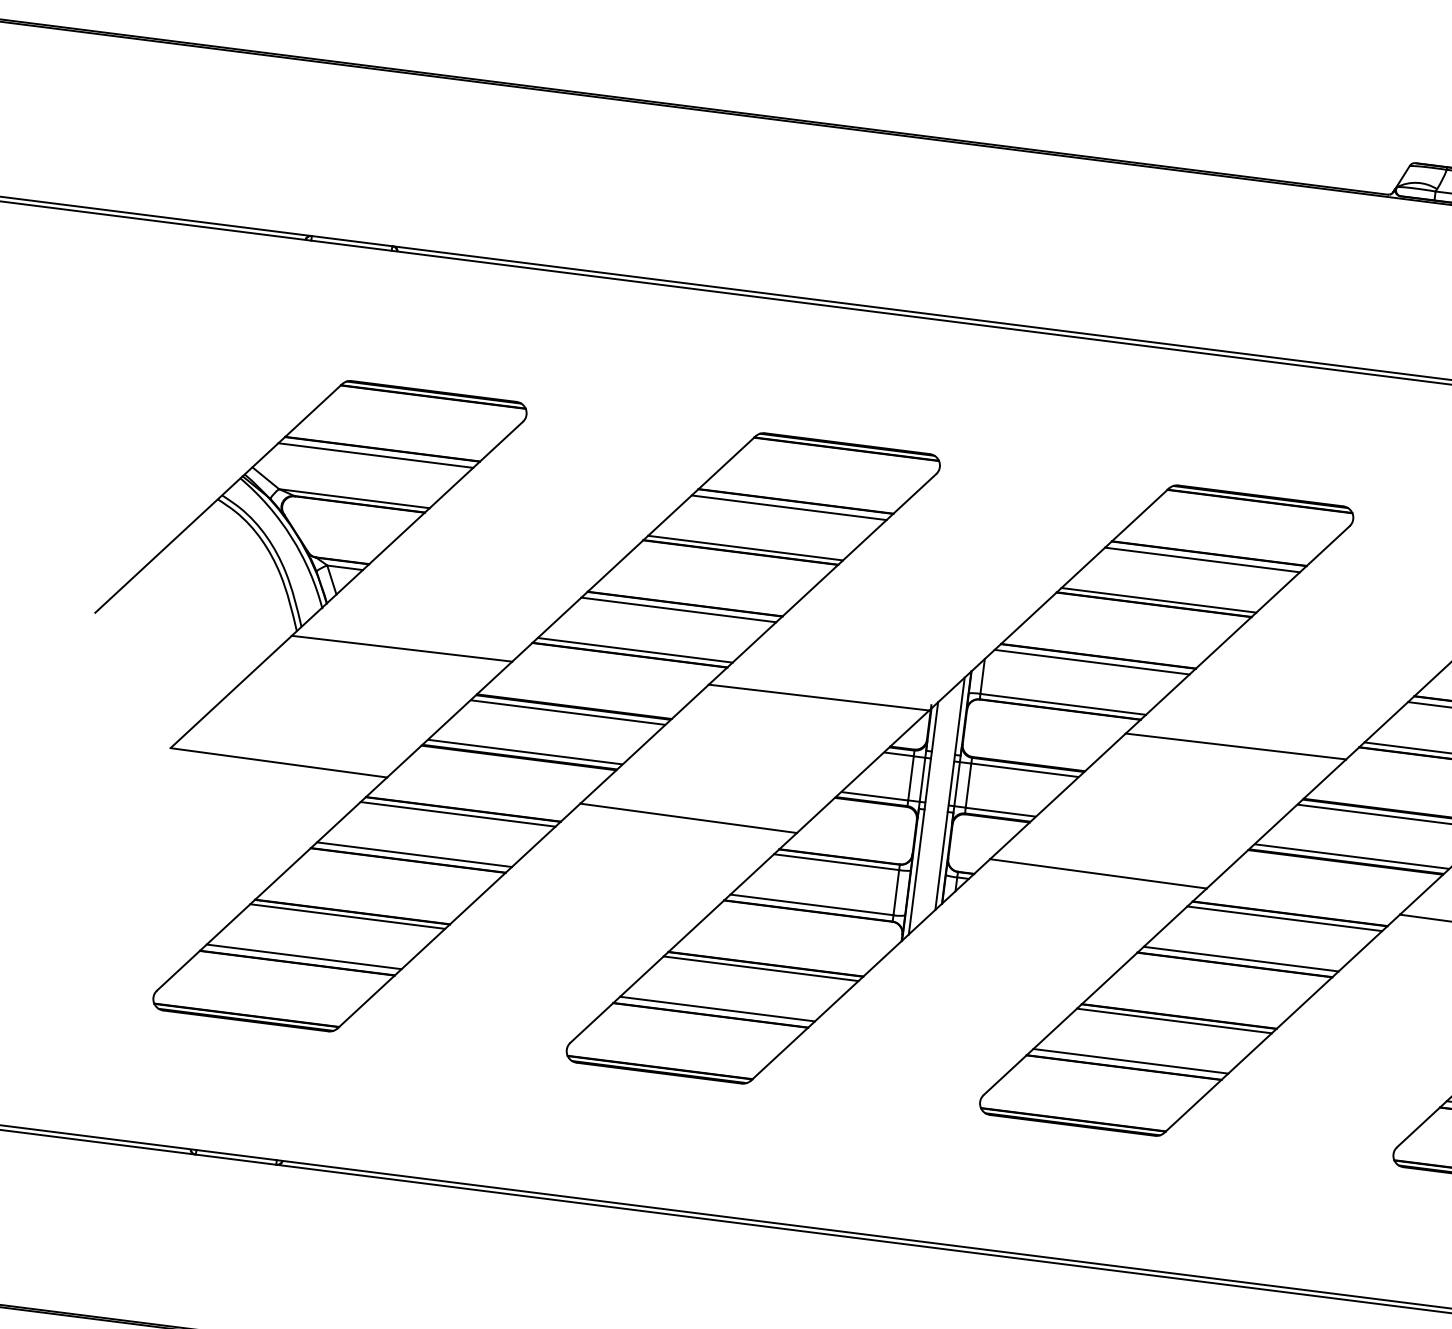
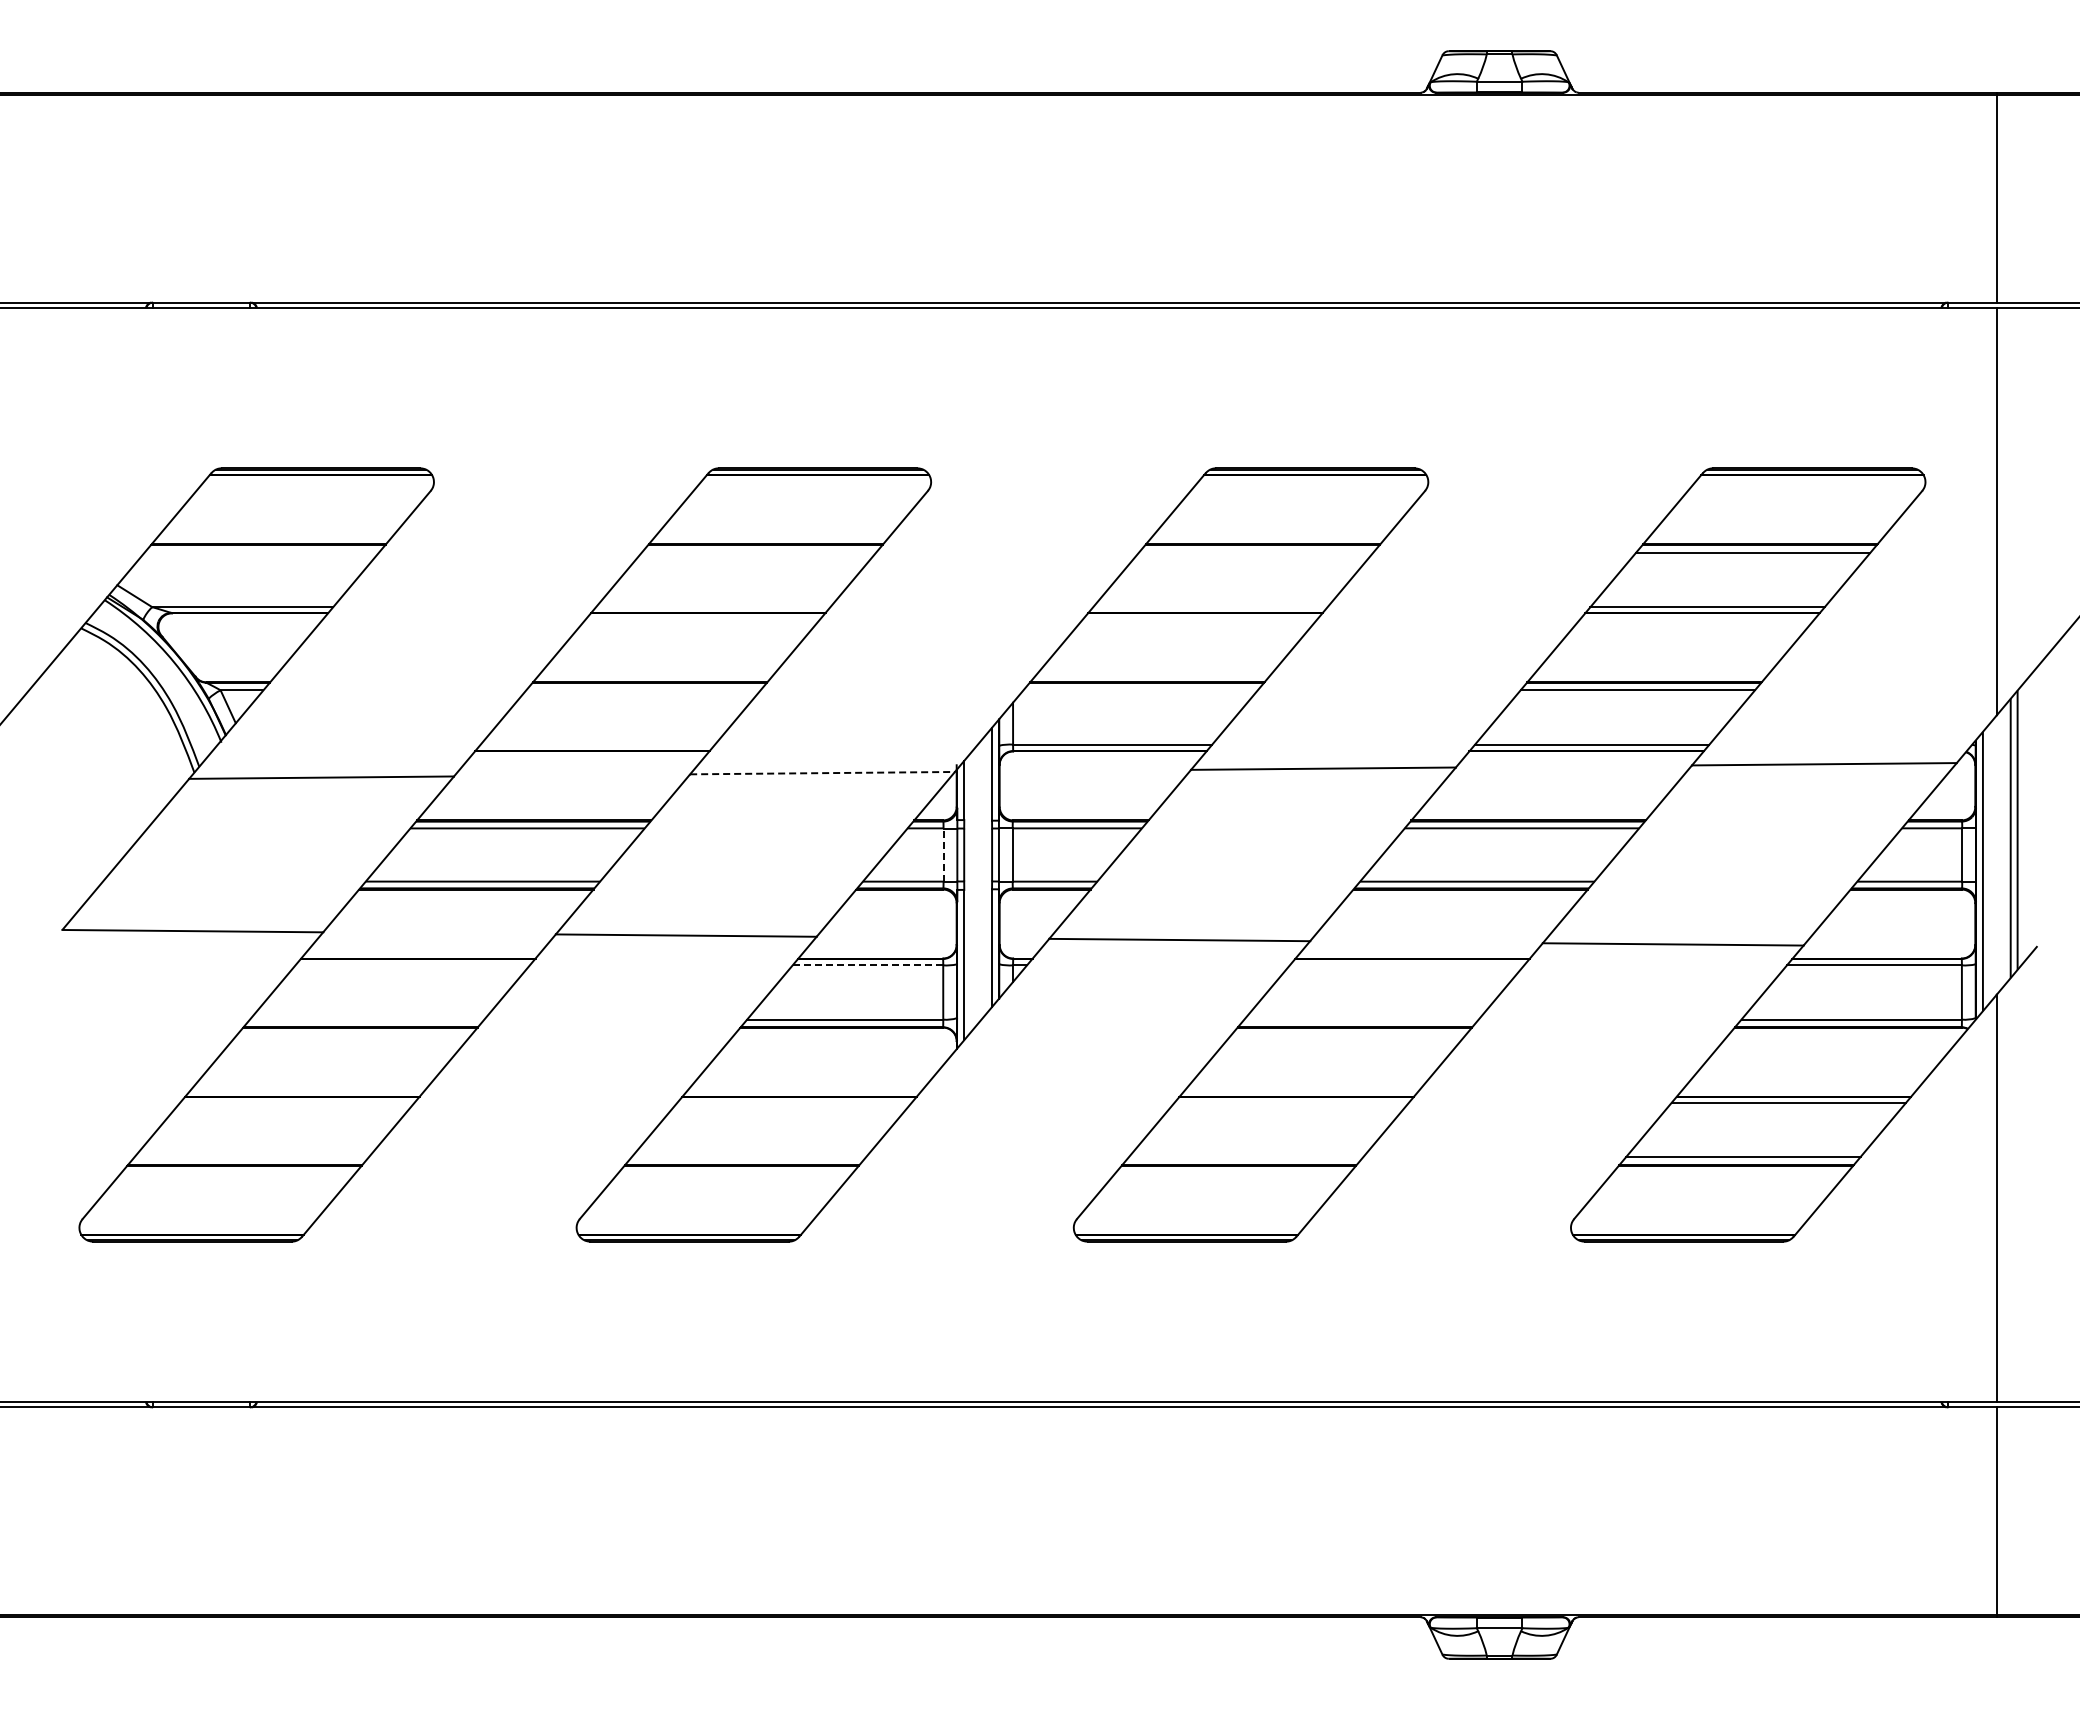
line: (375, 455) -> (261, 552), removed
line: (788, 507) -> (758, 552), removed
line: (745, 548) -> (713, 607), removed
line: (1202, 559) -> (1255, 552), removed
line: (1158, 600) -> (1210, 607), removed
line: (678, 610) -> (643, 690), removed
line: (634, 650) -> (597, 744), removed
line: (1092, 662) -> (1140, 690), removed
line: (819, 697) -> (823, 773), solid -> dashed
line: (910, 778) -> (943, 855), solid -> dashed
line: (457, 814) -> (412, 965), removed
line: (413, 854) -> (366, 1019), removed
line: (836, 862) -> (867, 965), solid -> dashed
line: (347, 916) -> (297, 1102), removed
line: (1284, 918) -> (1406, 965), removed
line: (303, 957) -> (251, 1157), removed
line: (1241, 959) -> (1361, 1019), removed
line: (761, 968) -> (794, 1102), removed
line: (717, 1009) -> (748, 1157), removed
line: (1174, 1020) -> (1291, 1102), removed
line: (1130, 1061) -> (1245, 1157), removed

